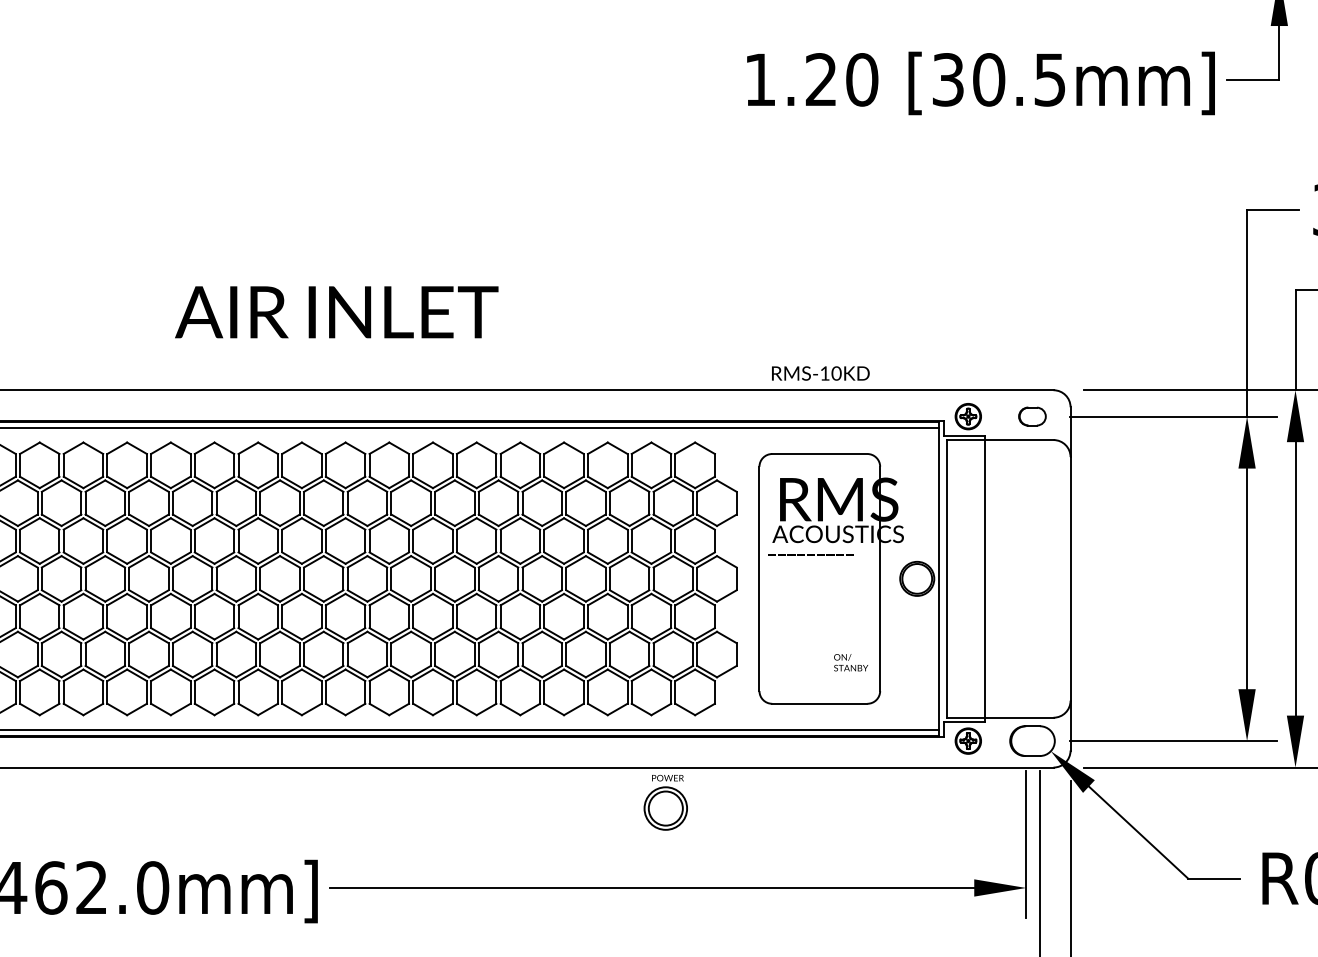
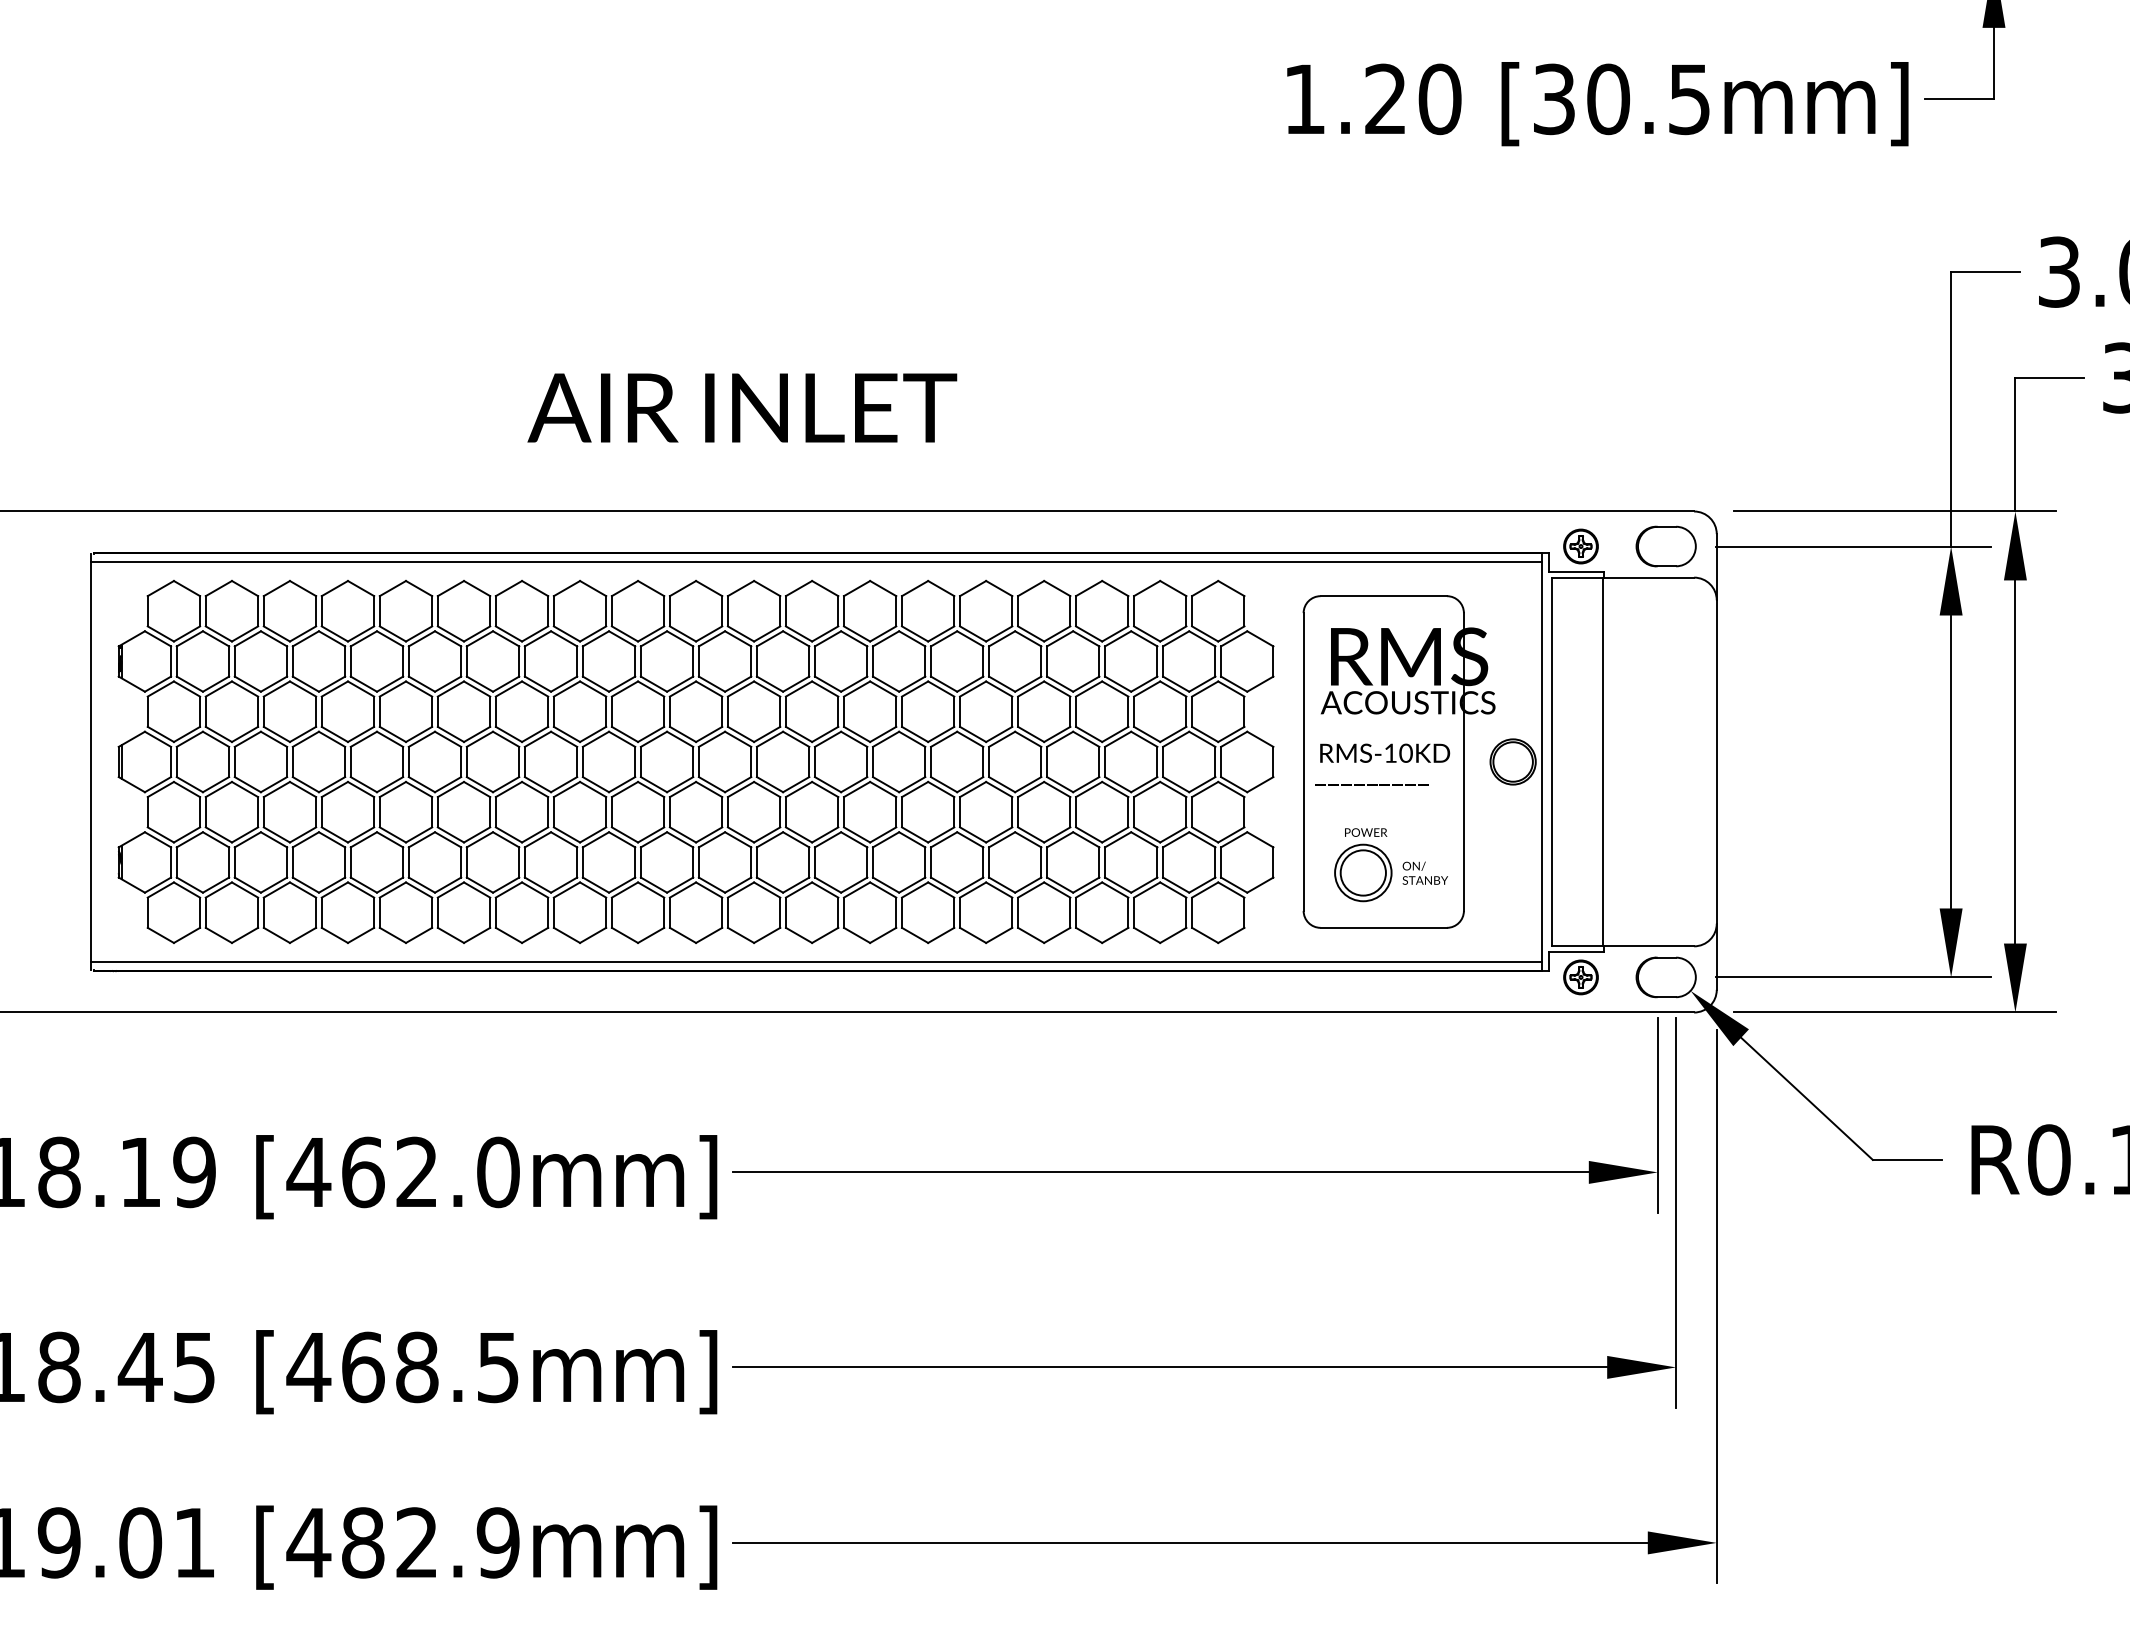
text: (821, 372) -> (1385, 752), moved
part: (1031, 416) -> (1665, 546), size x1.67
text: (810, 554) -> (1371, 784), moved
part: (665, 802) -> (1363, 865), moved

